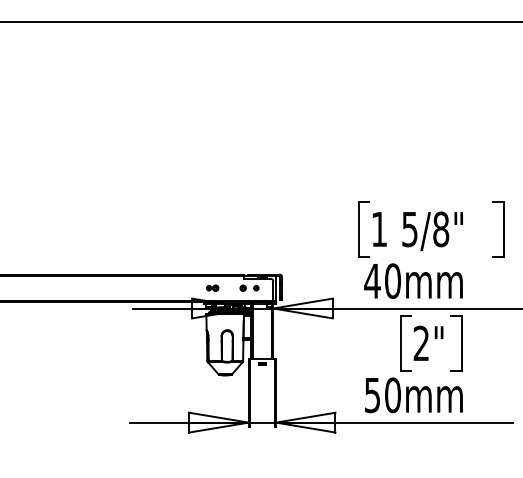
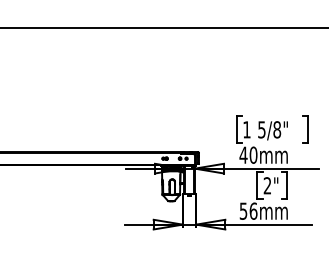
text: (392, 393) -> (253, 210), 50mm -> 56mm

